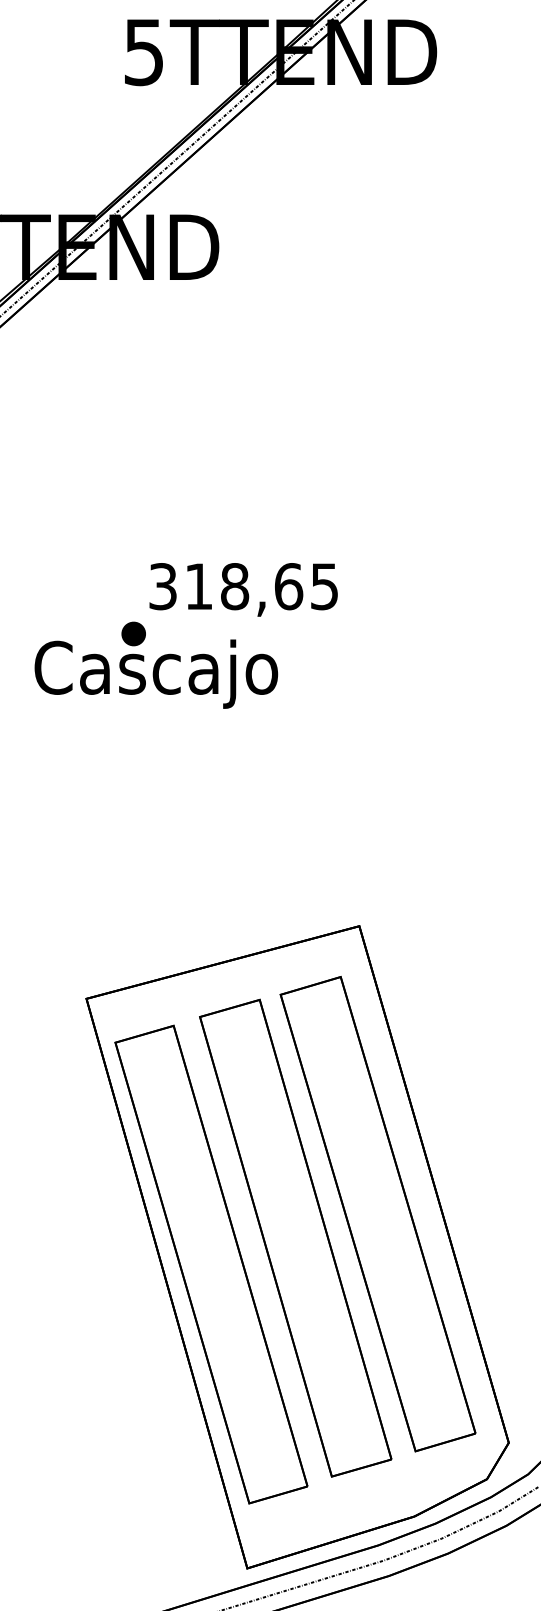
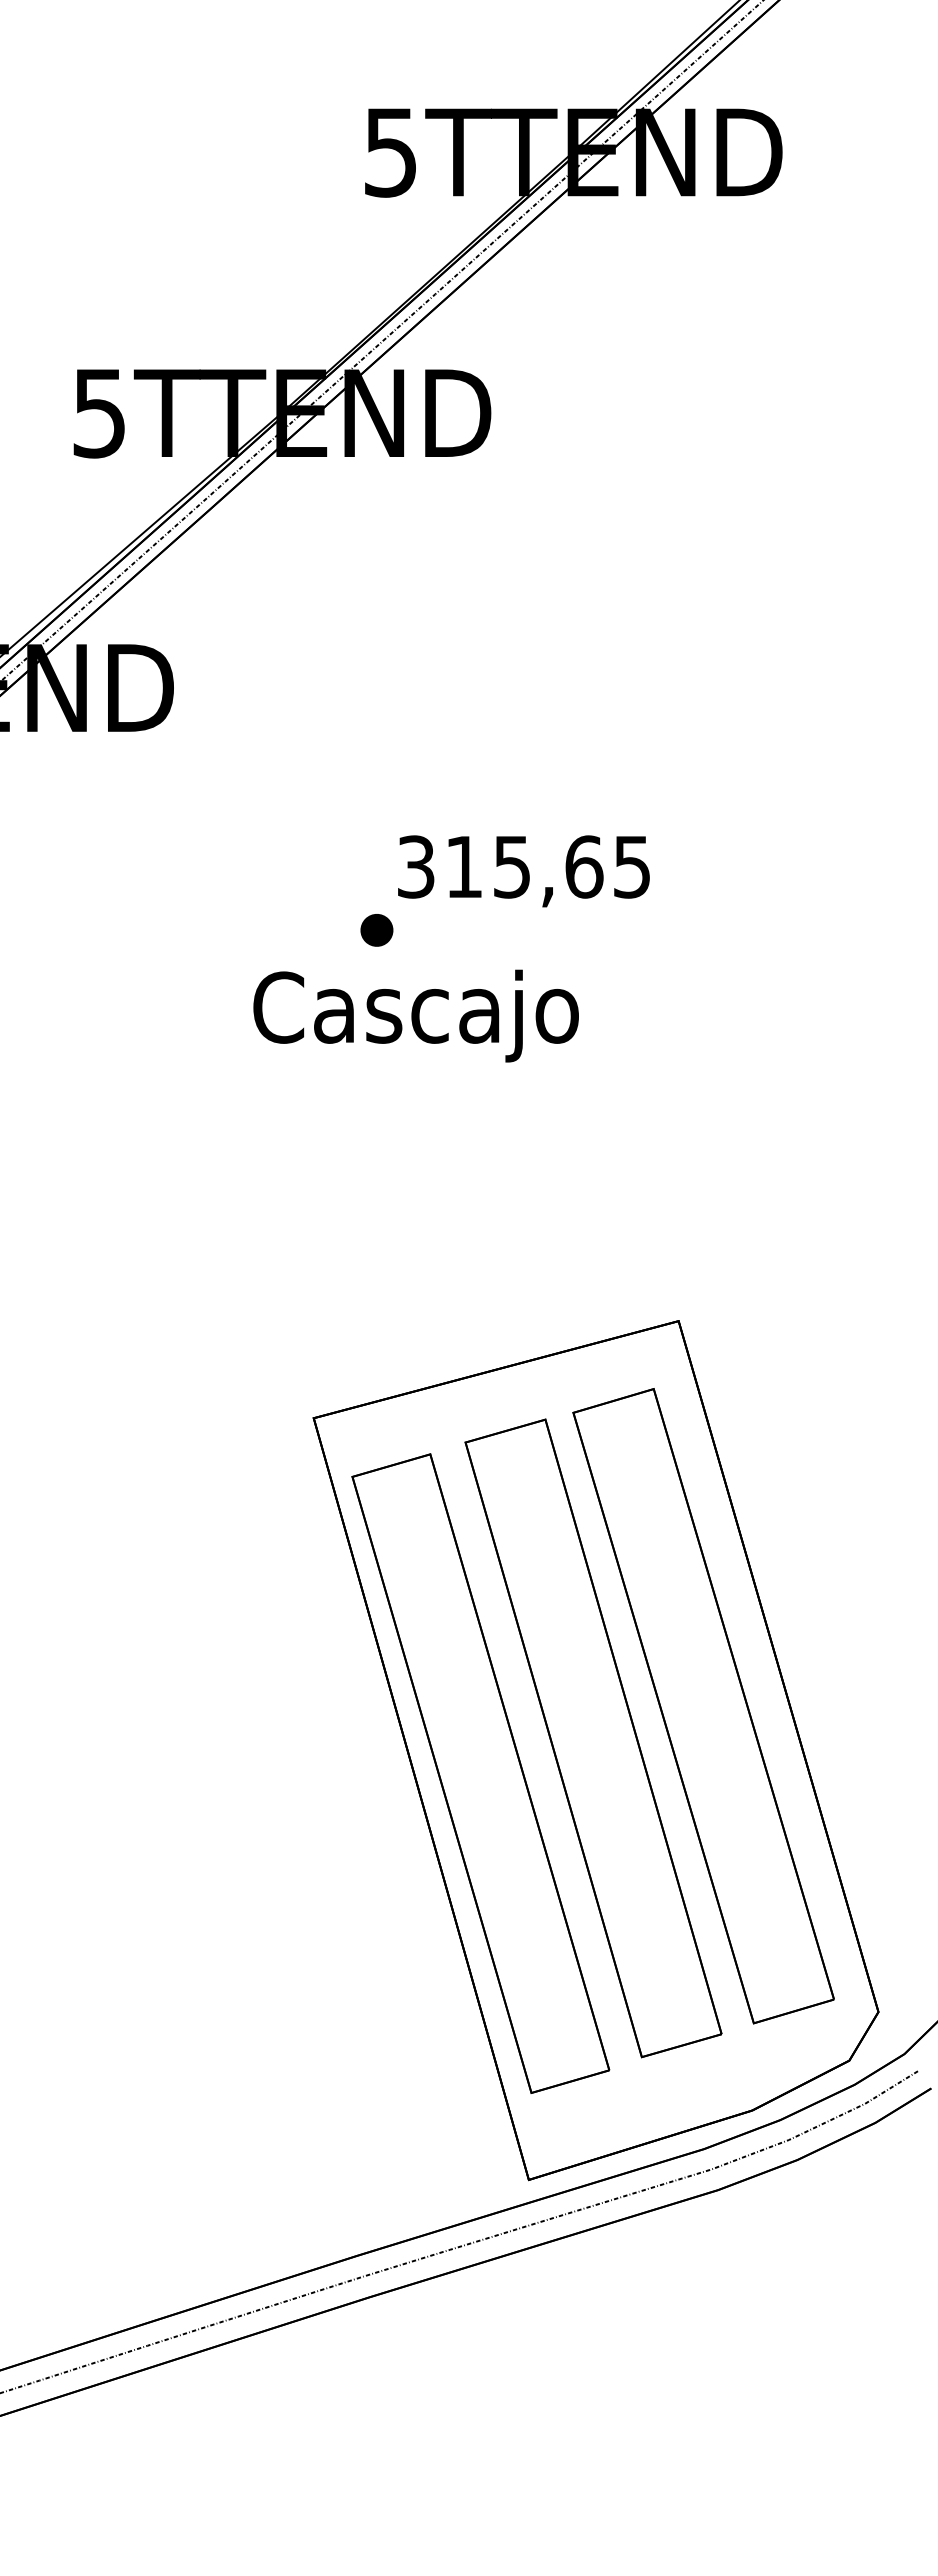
text: (235, 586) -> (512, 866), 318,65 -> 315,65
text: (155, 673) -> (415, 1015), moved

